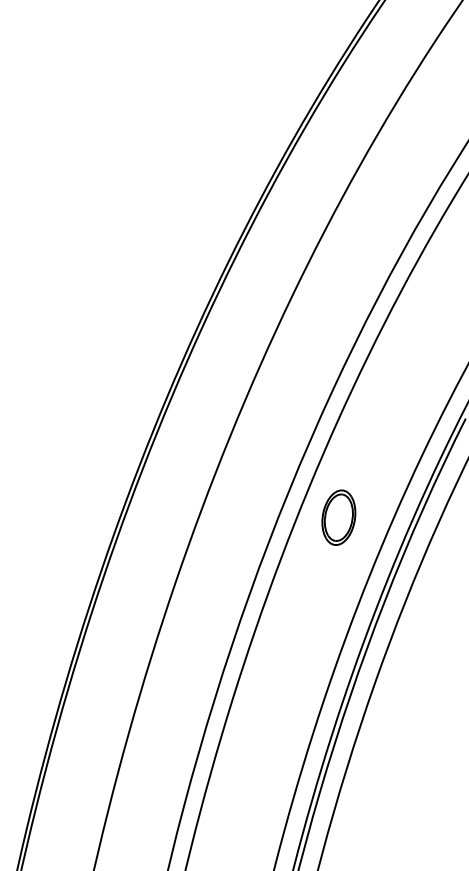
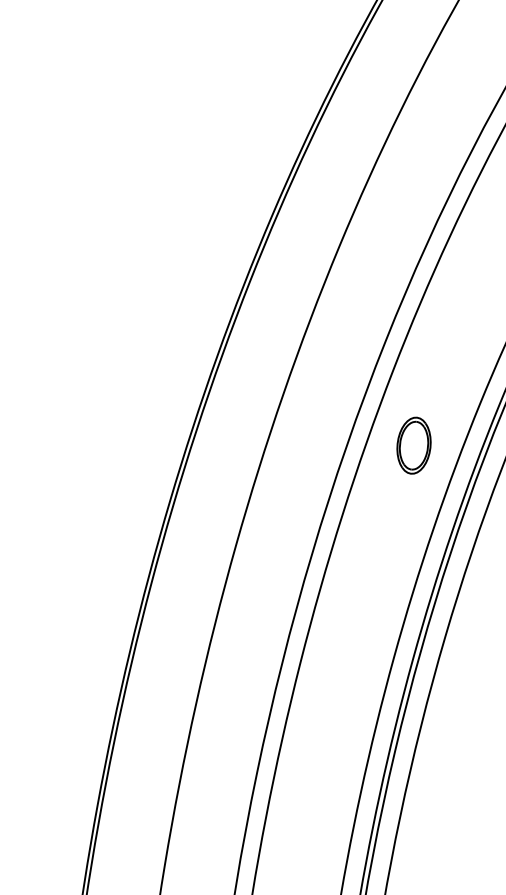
part: (338, 517) -> (413, 445), moved

